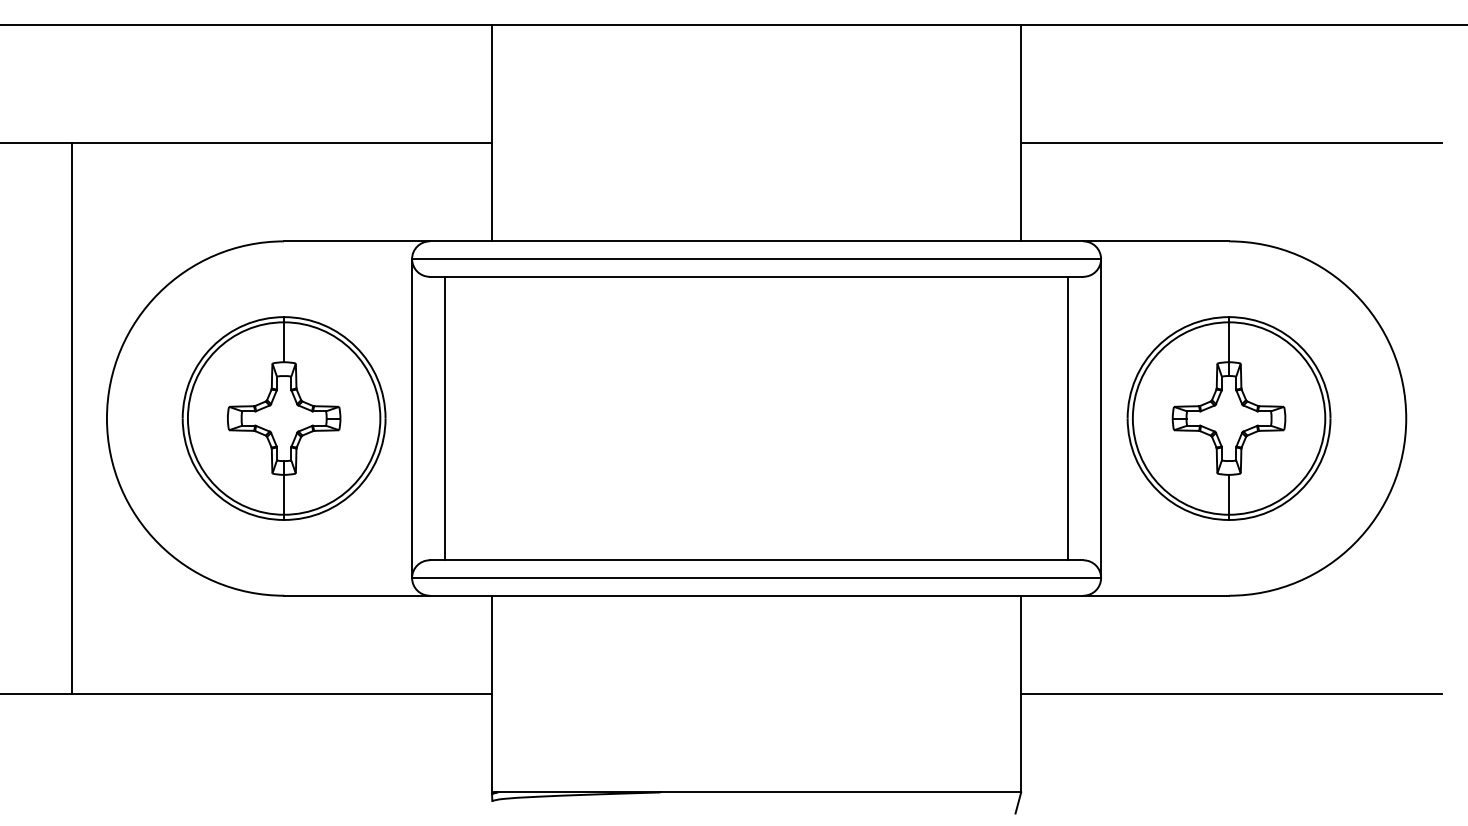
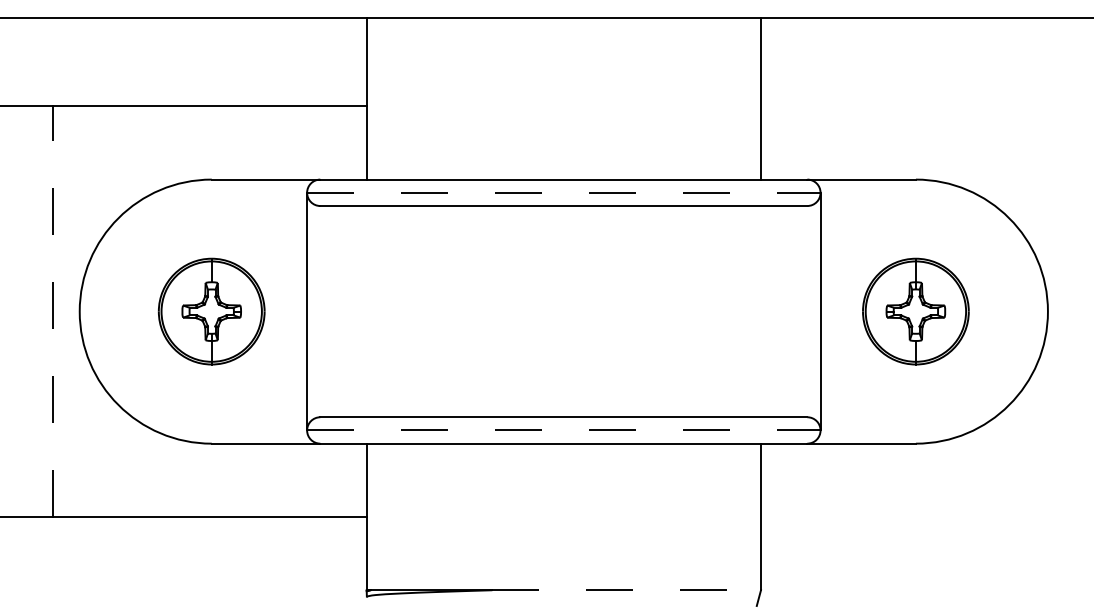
line: (1231, 142) -> (917, 105), removed
line: (756, 259) -> (563, 193), solid -> dashed
line: (71, 418) -> (53, 311), solid -> dashed
part: (283, 418) -> (211, 311), size x0.7
line: (445, 418) -> (332, 311), removed
line: (1067, 418) -> (795, 311), removed
part: (1228, 418) -> (915, 311), size x0.7
line: (756, 578) -> (563, 430), solid -> dashed
line: (1231, 694) -> (917, 517), removed
line: (841, 792) -> (627, 590), solid -> dashed

